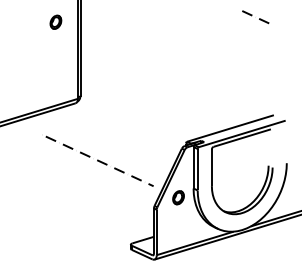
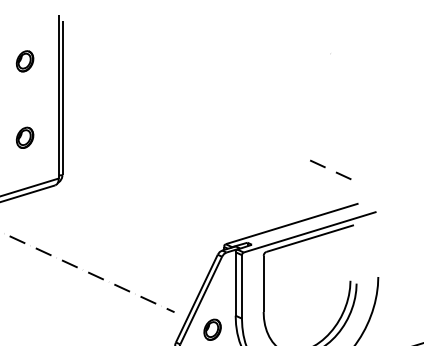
part: (255, 17) -> (330, 170), moved
part: (55, 71) -> (24, 136), added

